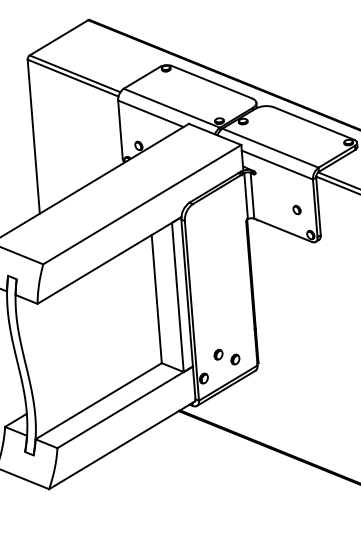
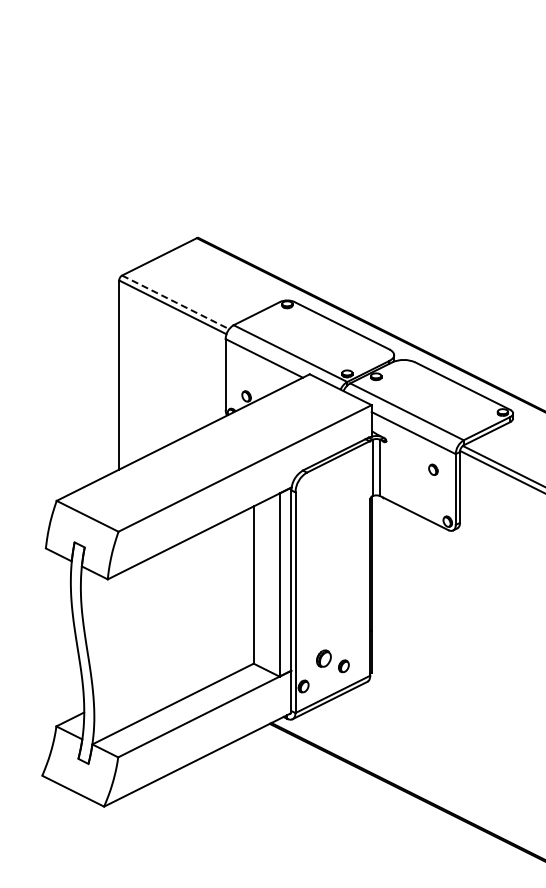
line: (74, 73) -> (175, 302), solid -> dashed
part: (297, 209) -> (433, 469), moved
part: (218, 354) -> (323, 658), size x1.4

